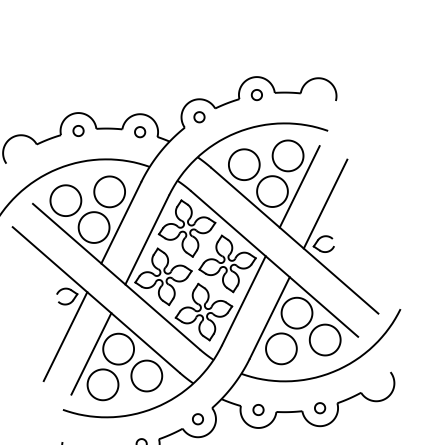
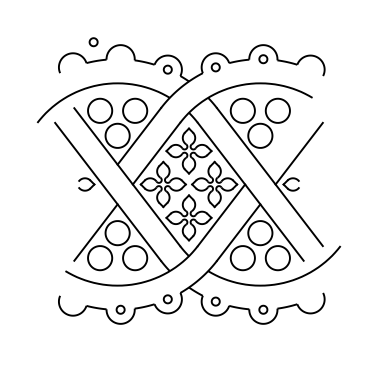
part: (78, 131) -> (93, 42), moved
line: (299, 187) -> (281, 136), removed
line: (65, 336) -> (78, 215), removed

